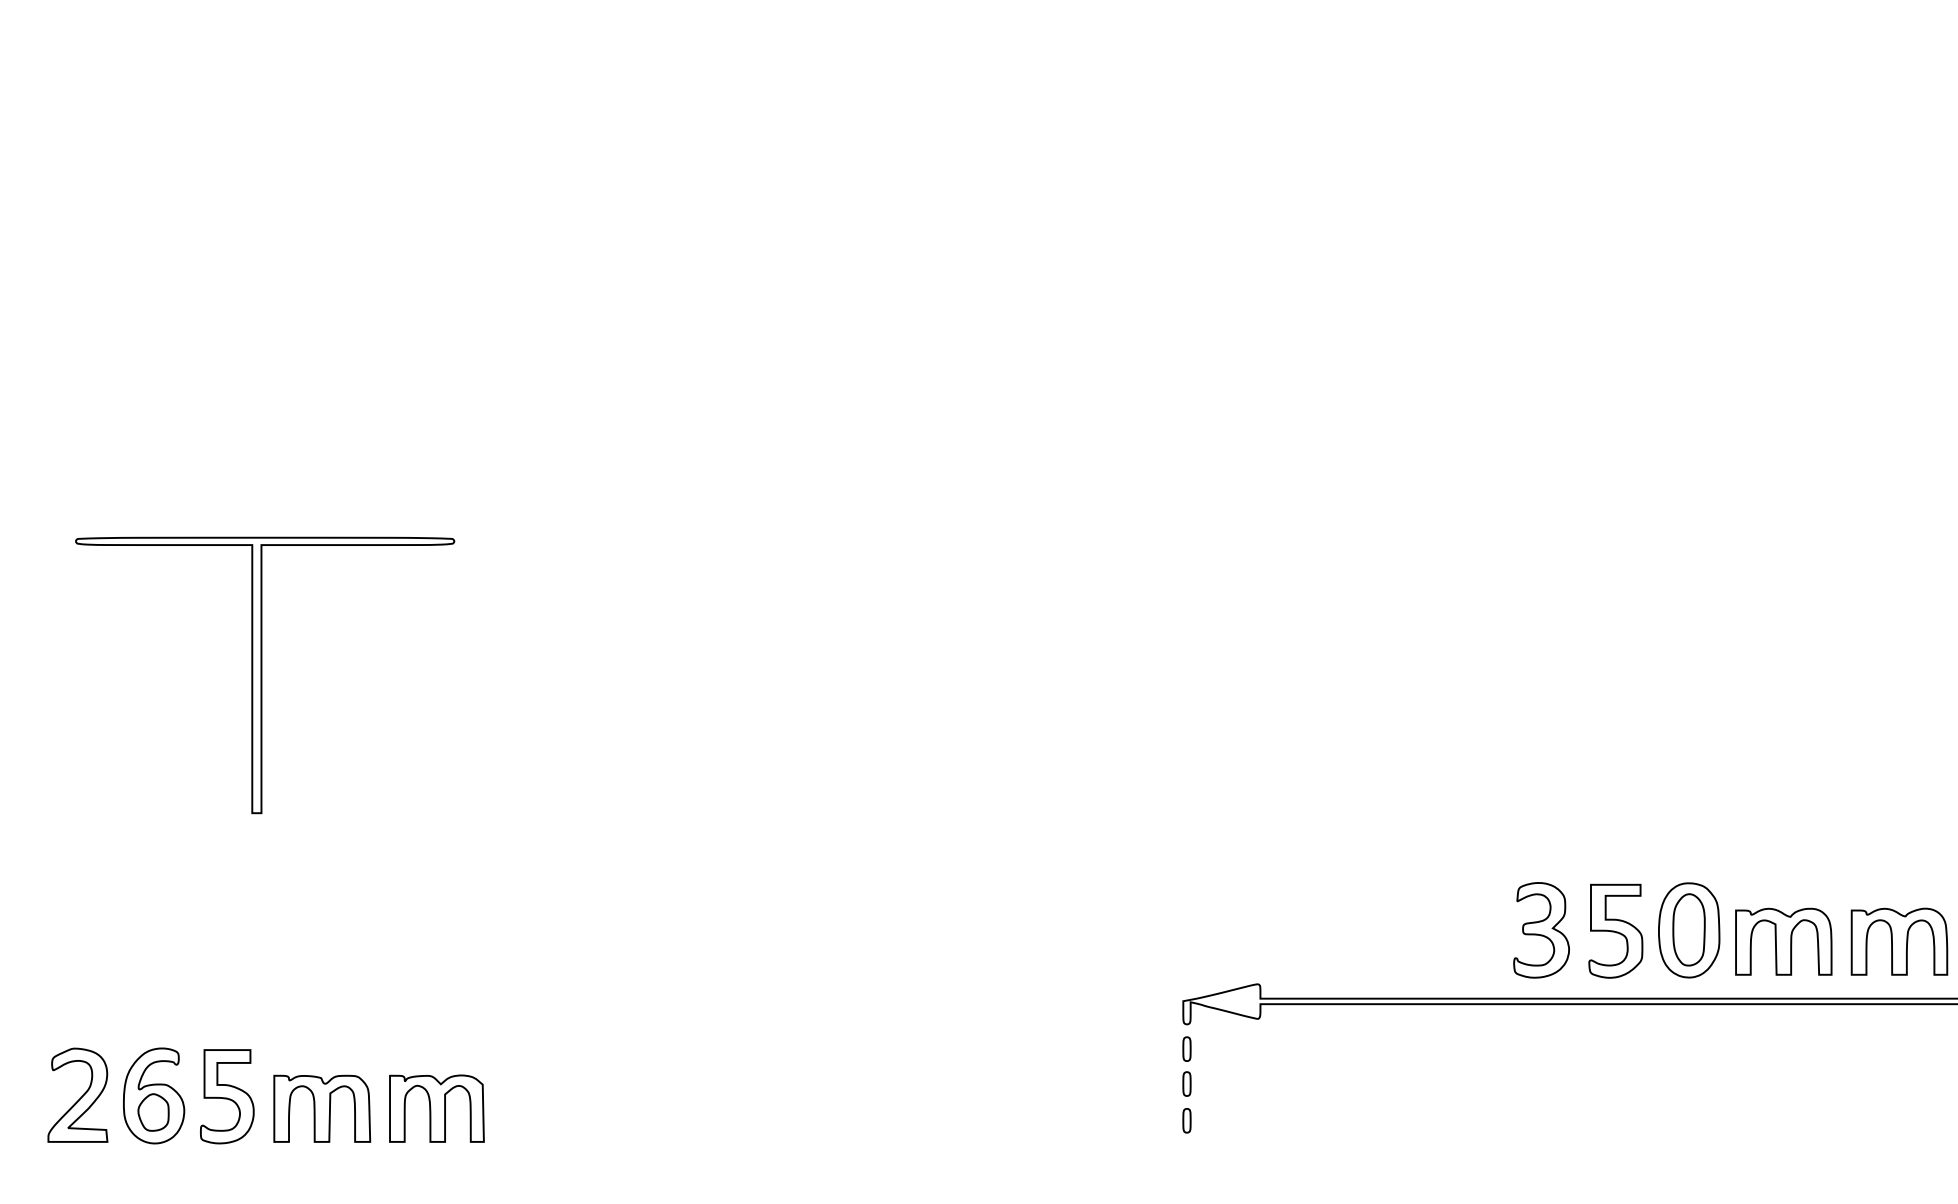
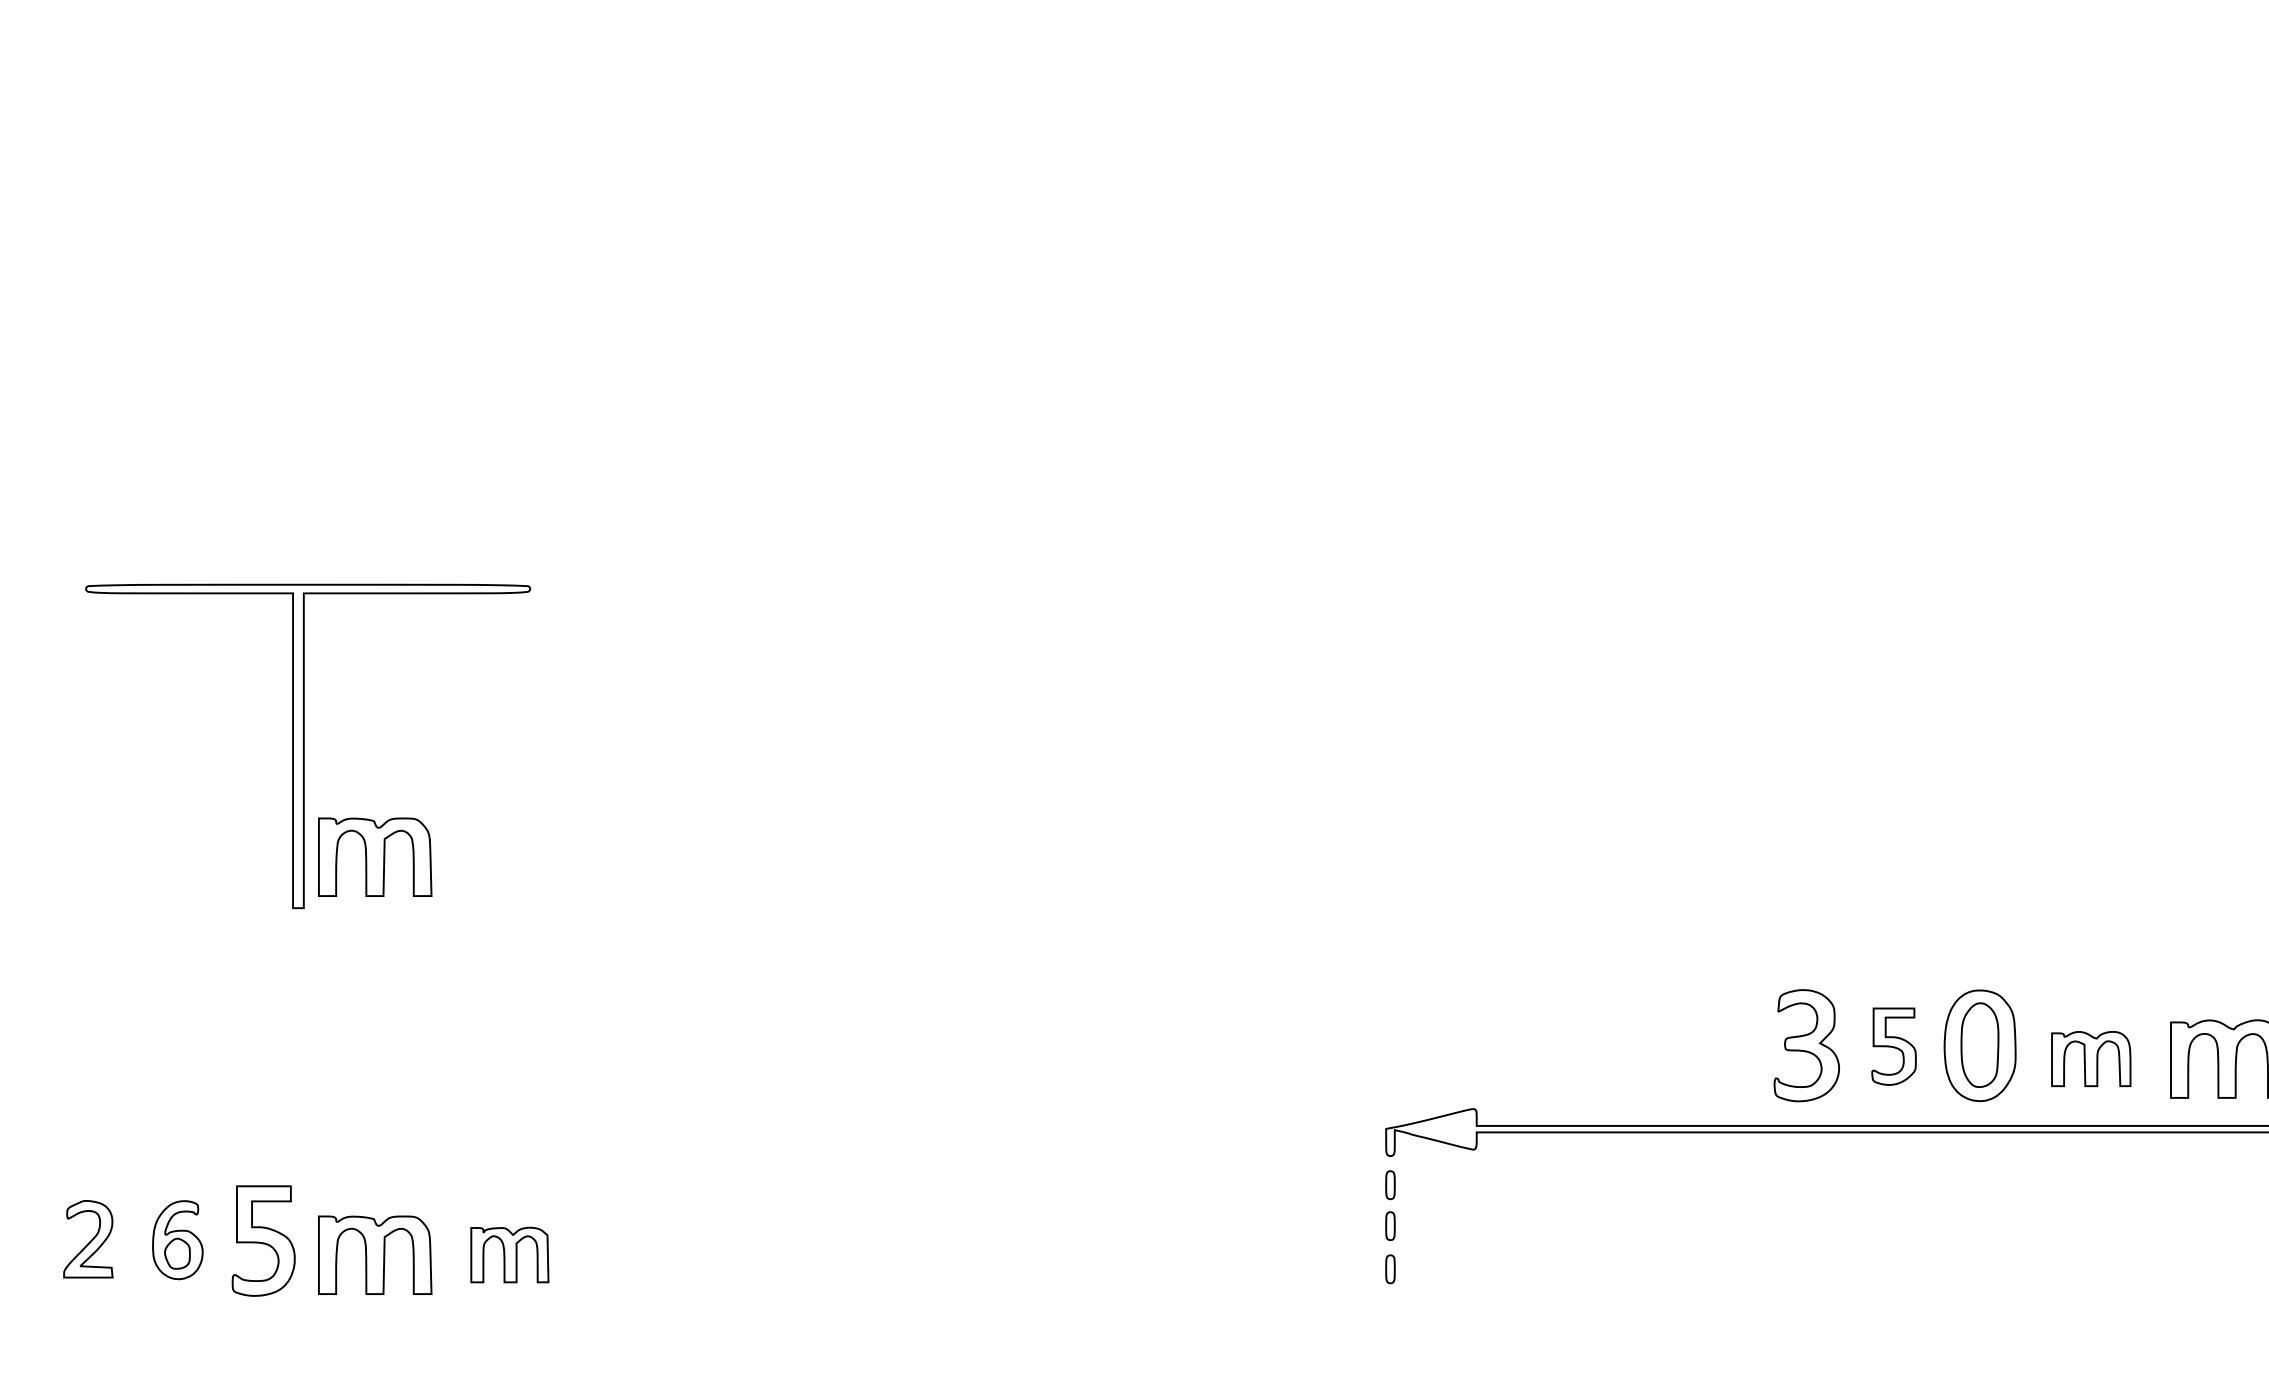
part: (322, 769) -> (375, 856), added
part: (1615, 930) -> (1893, 1045), size x0.7
part: (1783, 941) -> (2090, 1058), size x0.7
part: (77, 1094) -> (87, 1238), size x0.7
part: (154, 1095) -> (178, 1239), size x0.7
part: (436, 1108) -> (509, 1254), size x0.7

